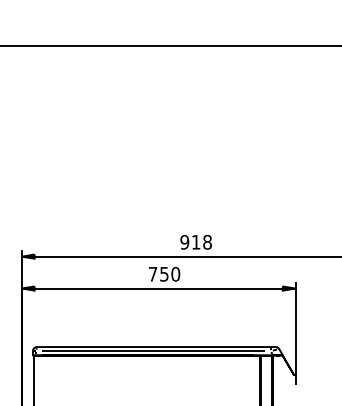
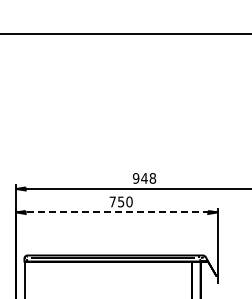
text: (196, 242) -> (144, 178), 918 -> 948
line: (158, 288) -> (116, 212), solid -> dashed

